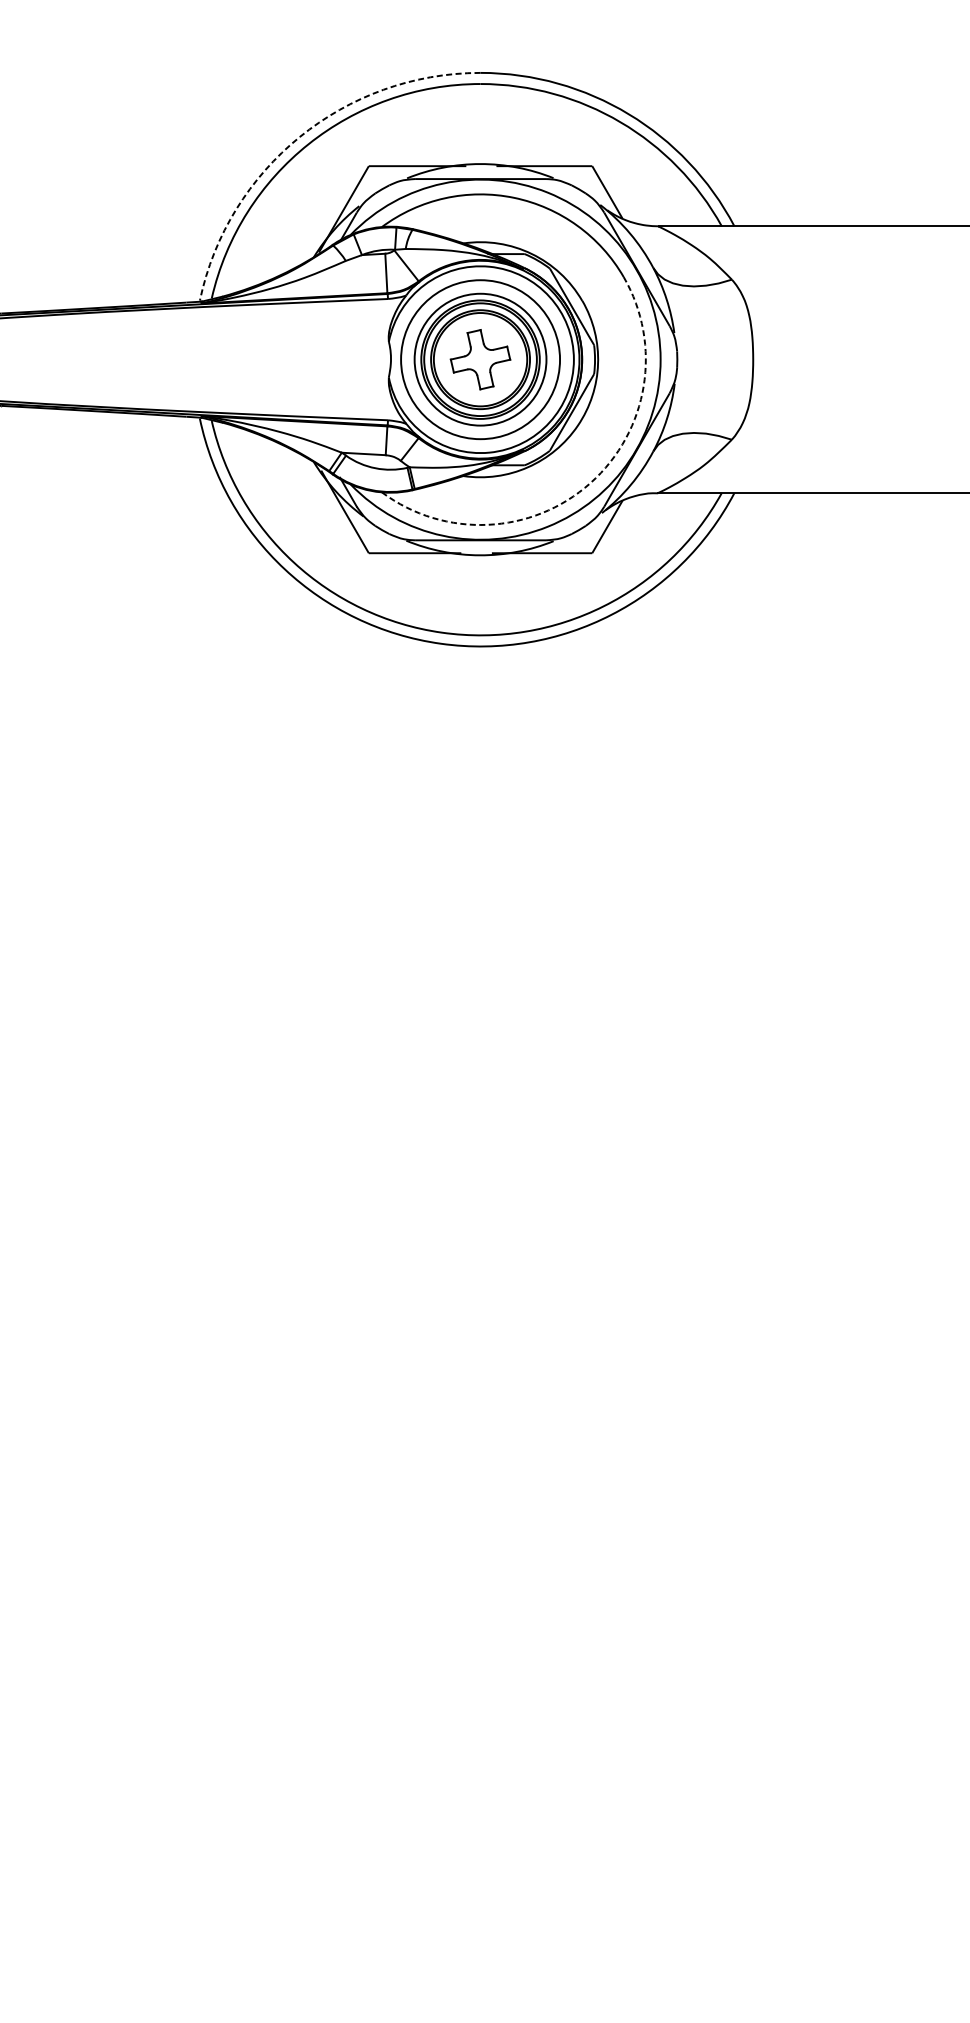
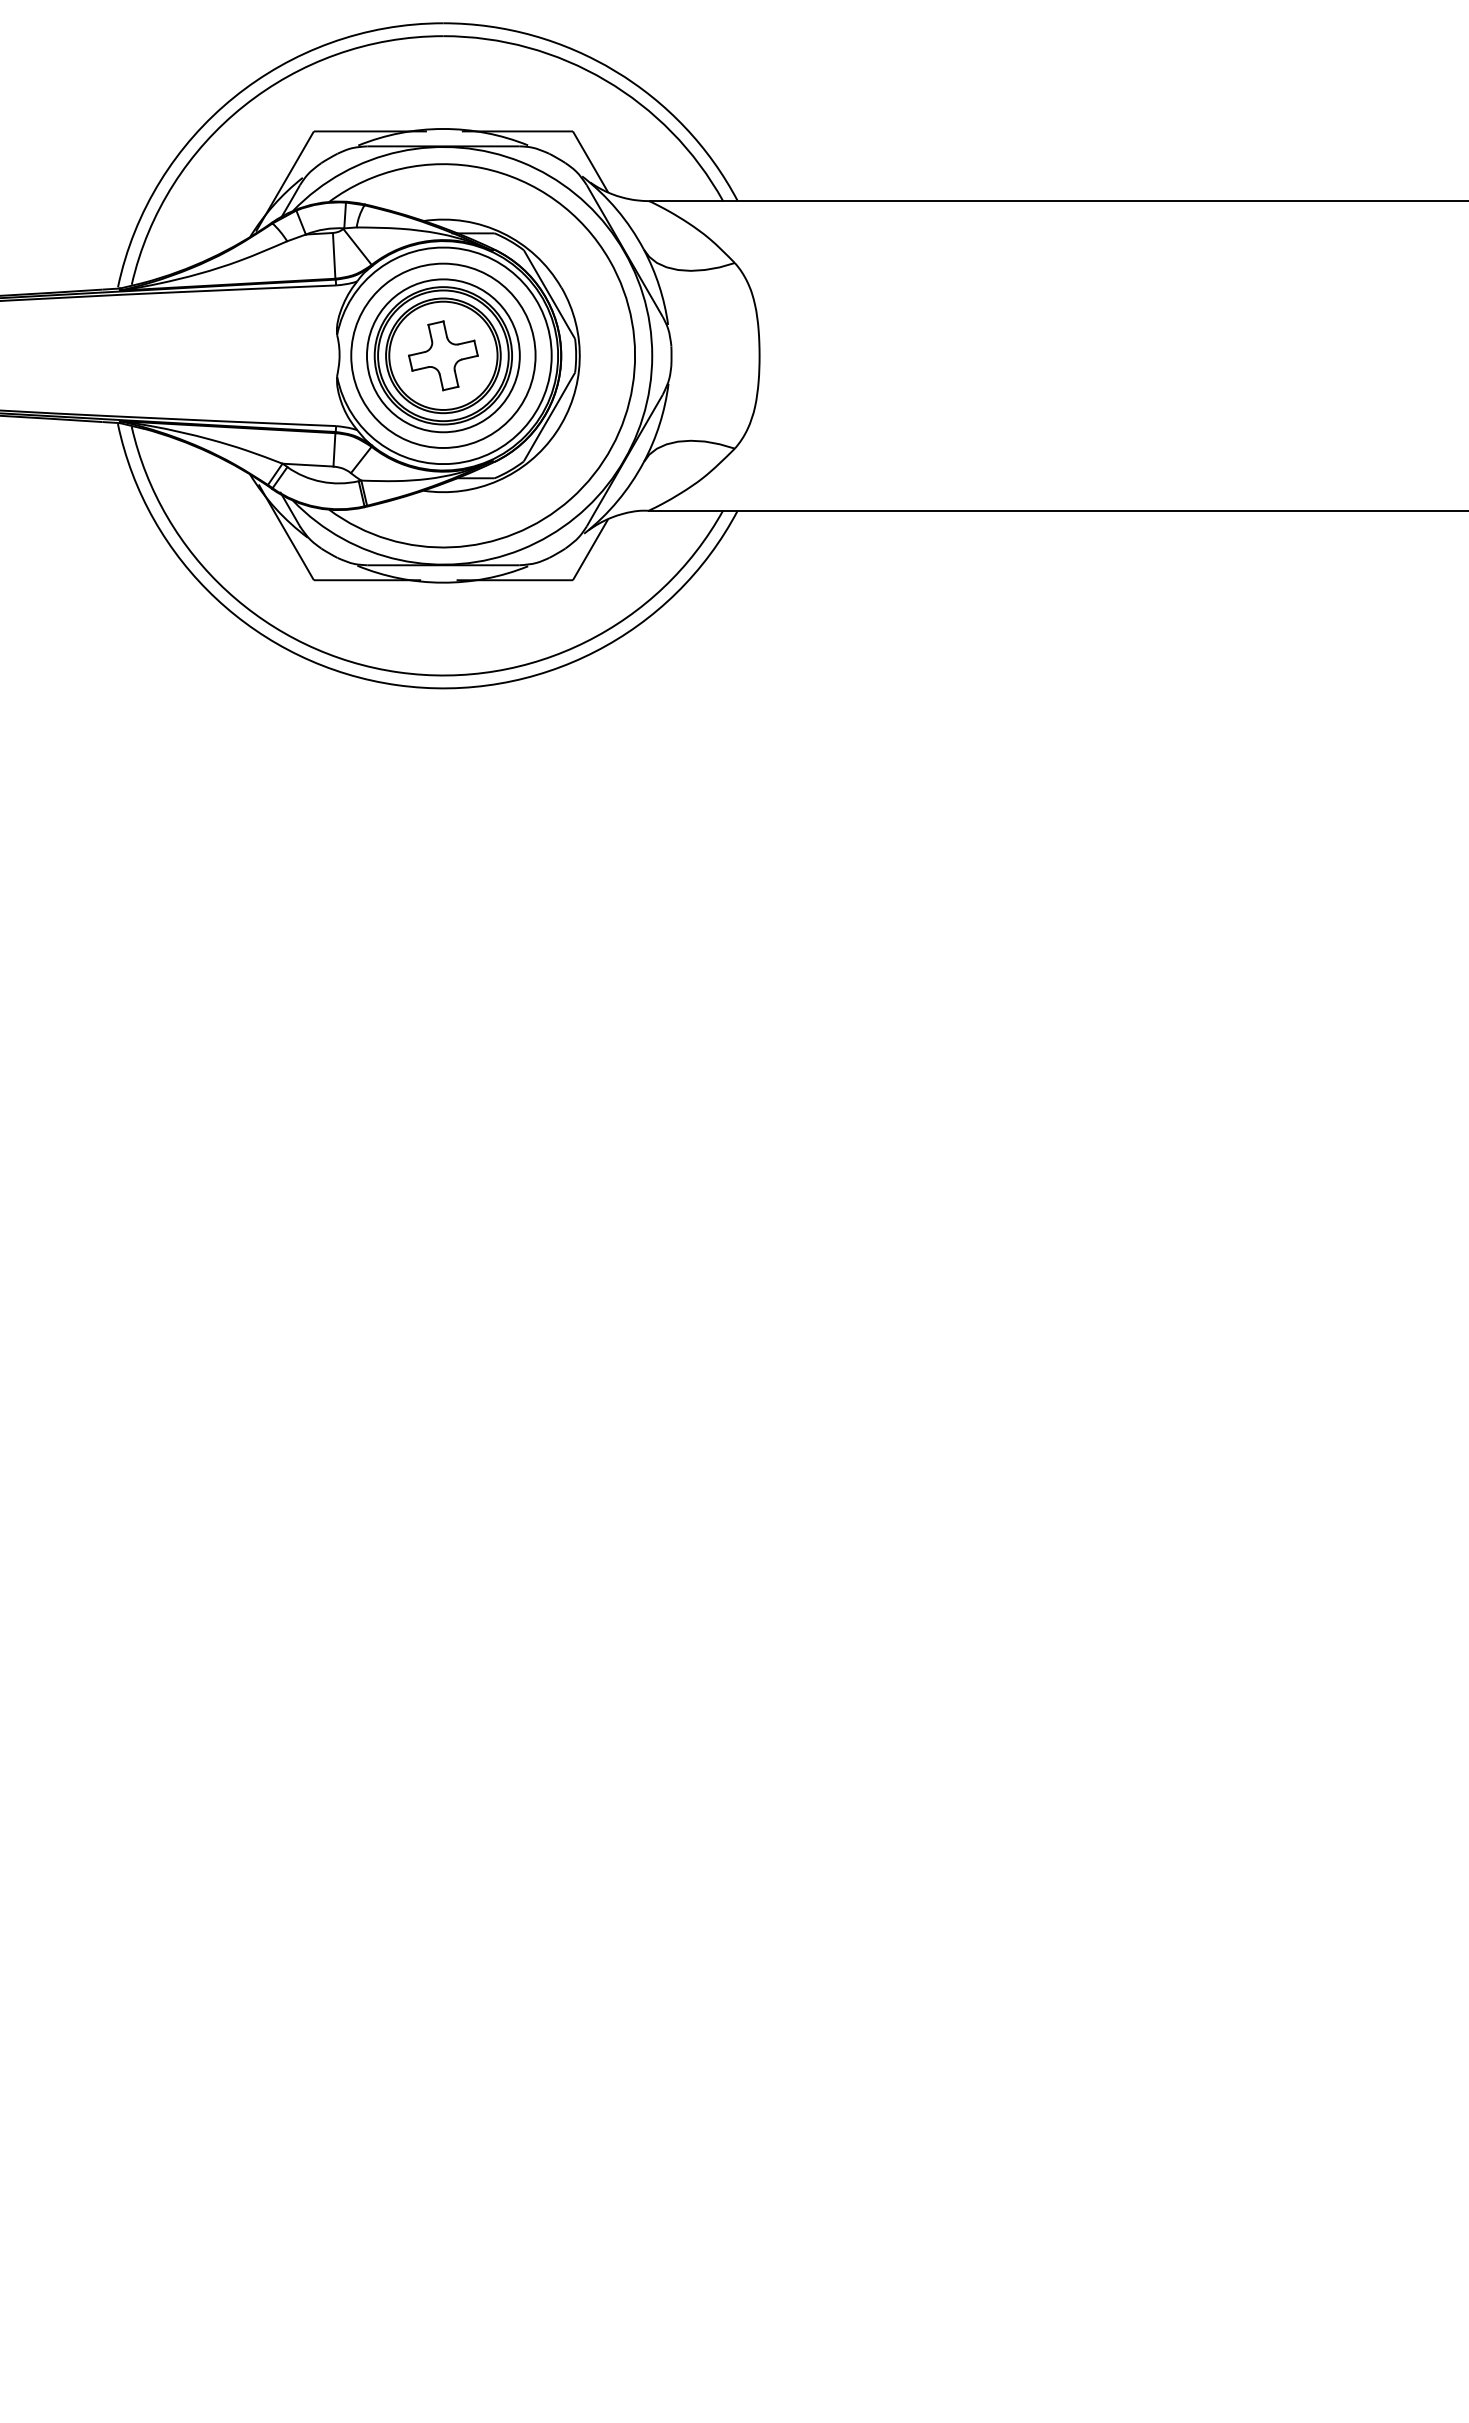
arc: (299, 136) -> (233, 97), dashed -> solid
arc: (590, 482) -> (570, 498), dashed -> solid

